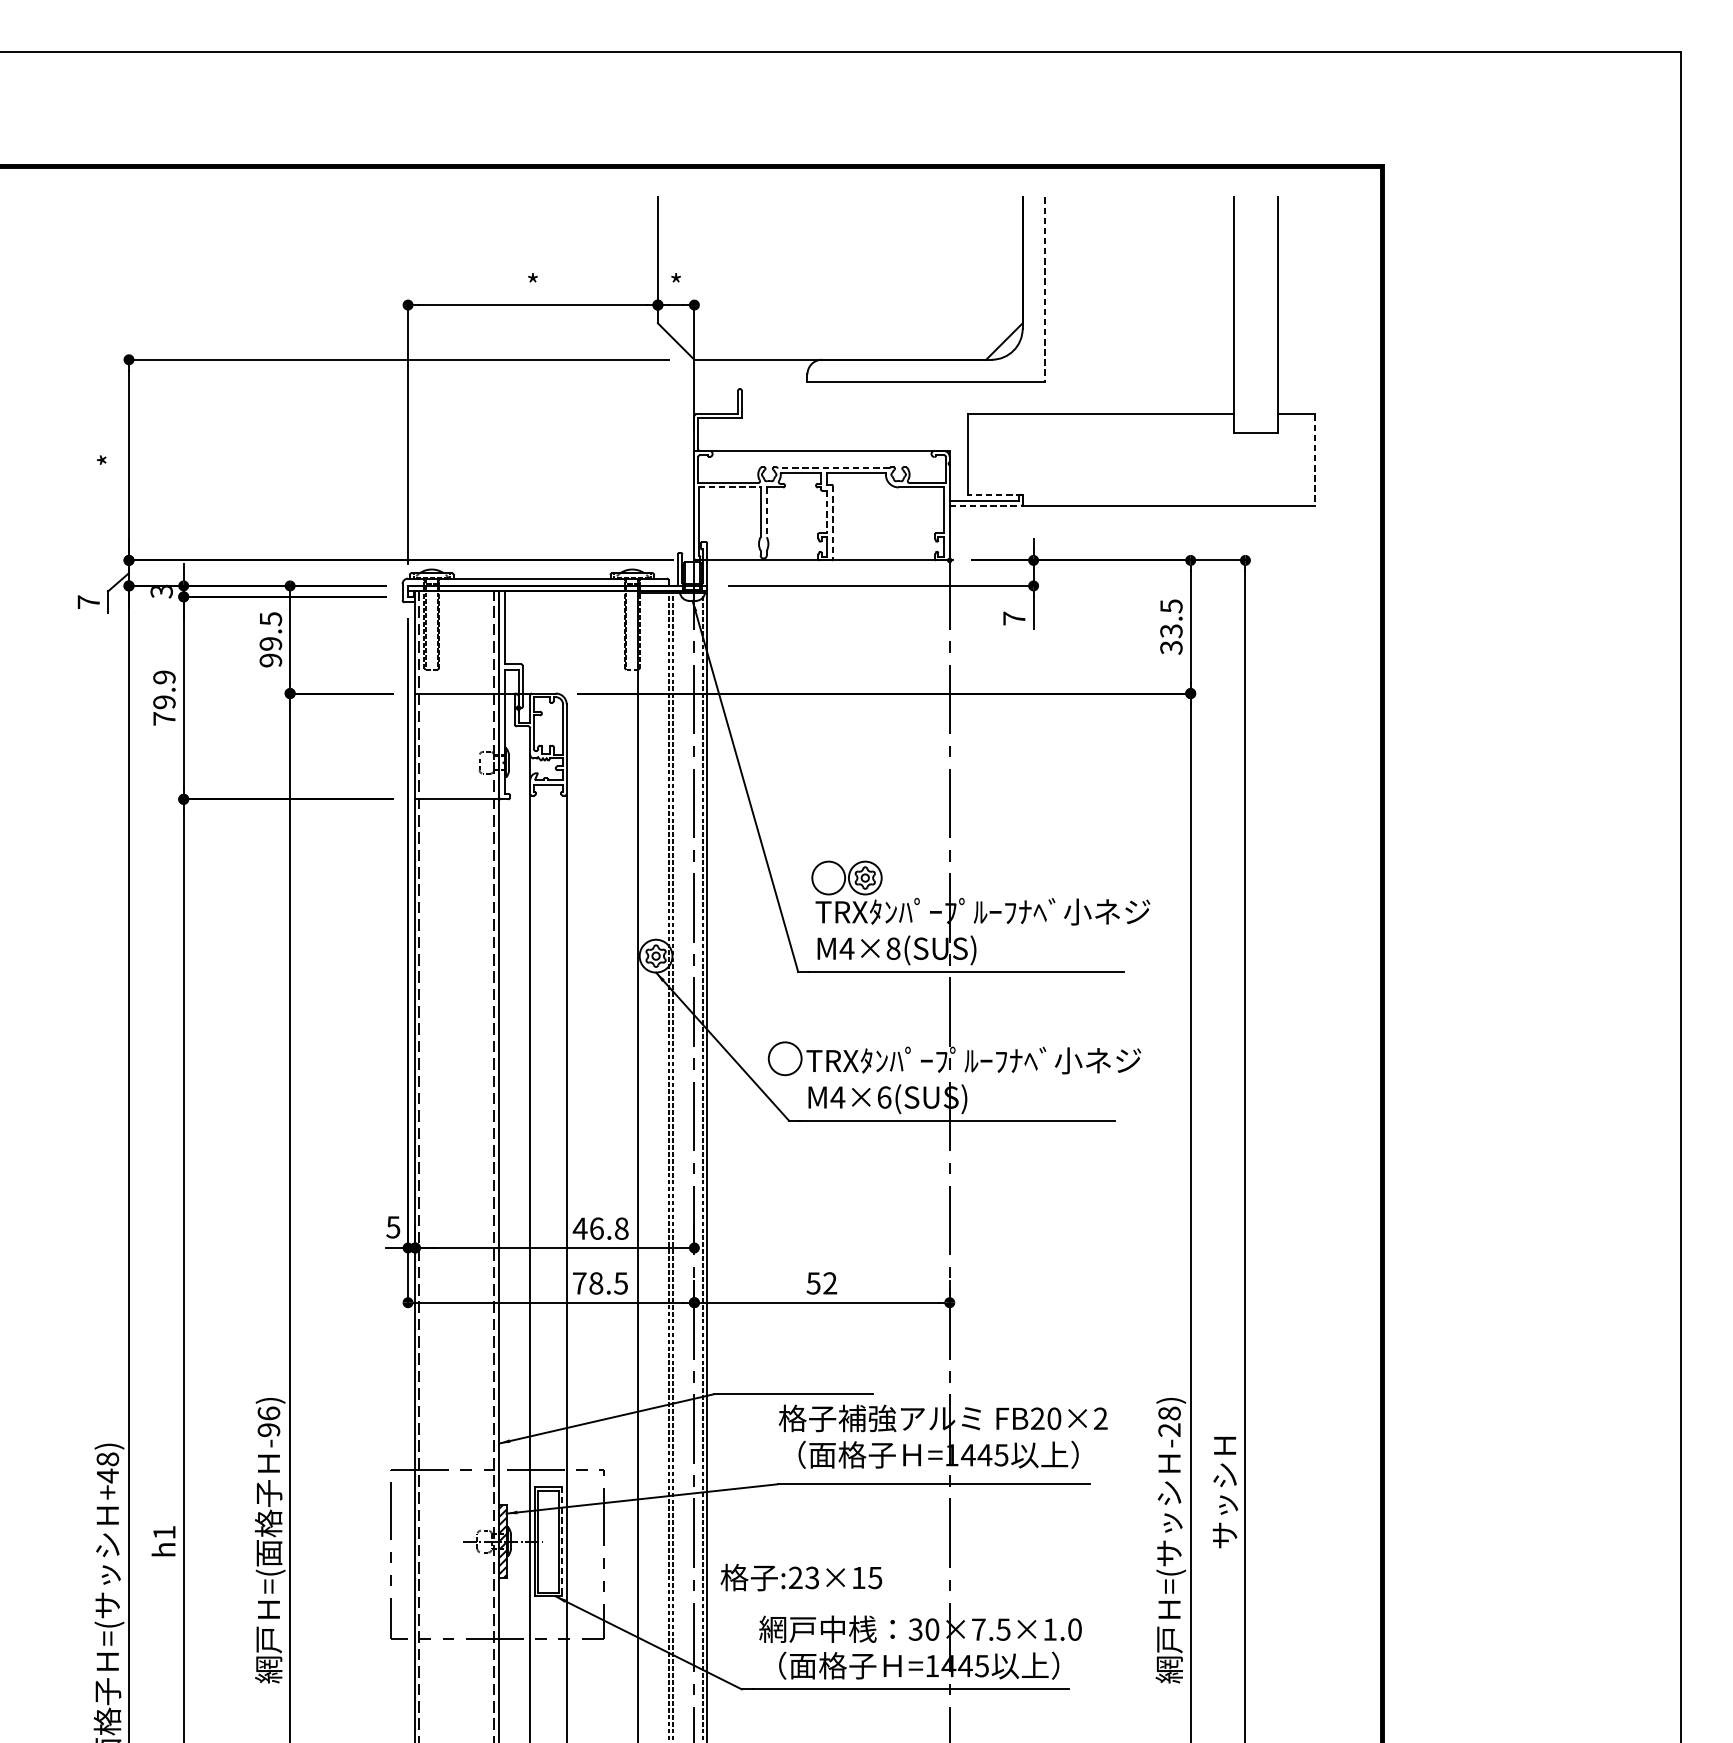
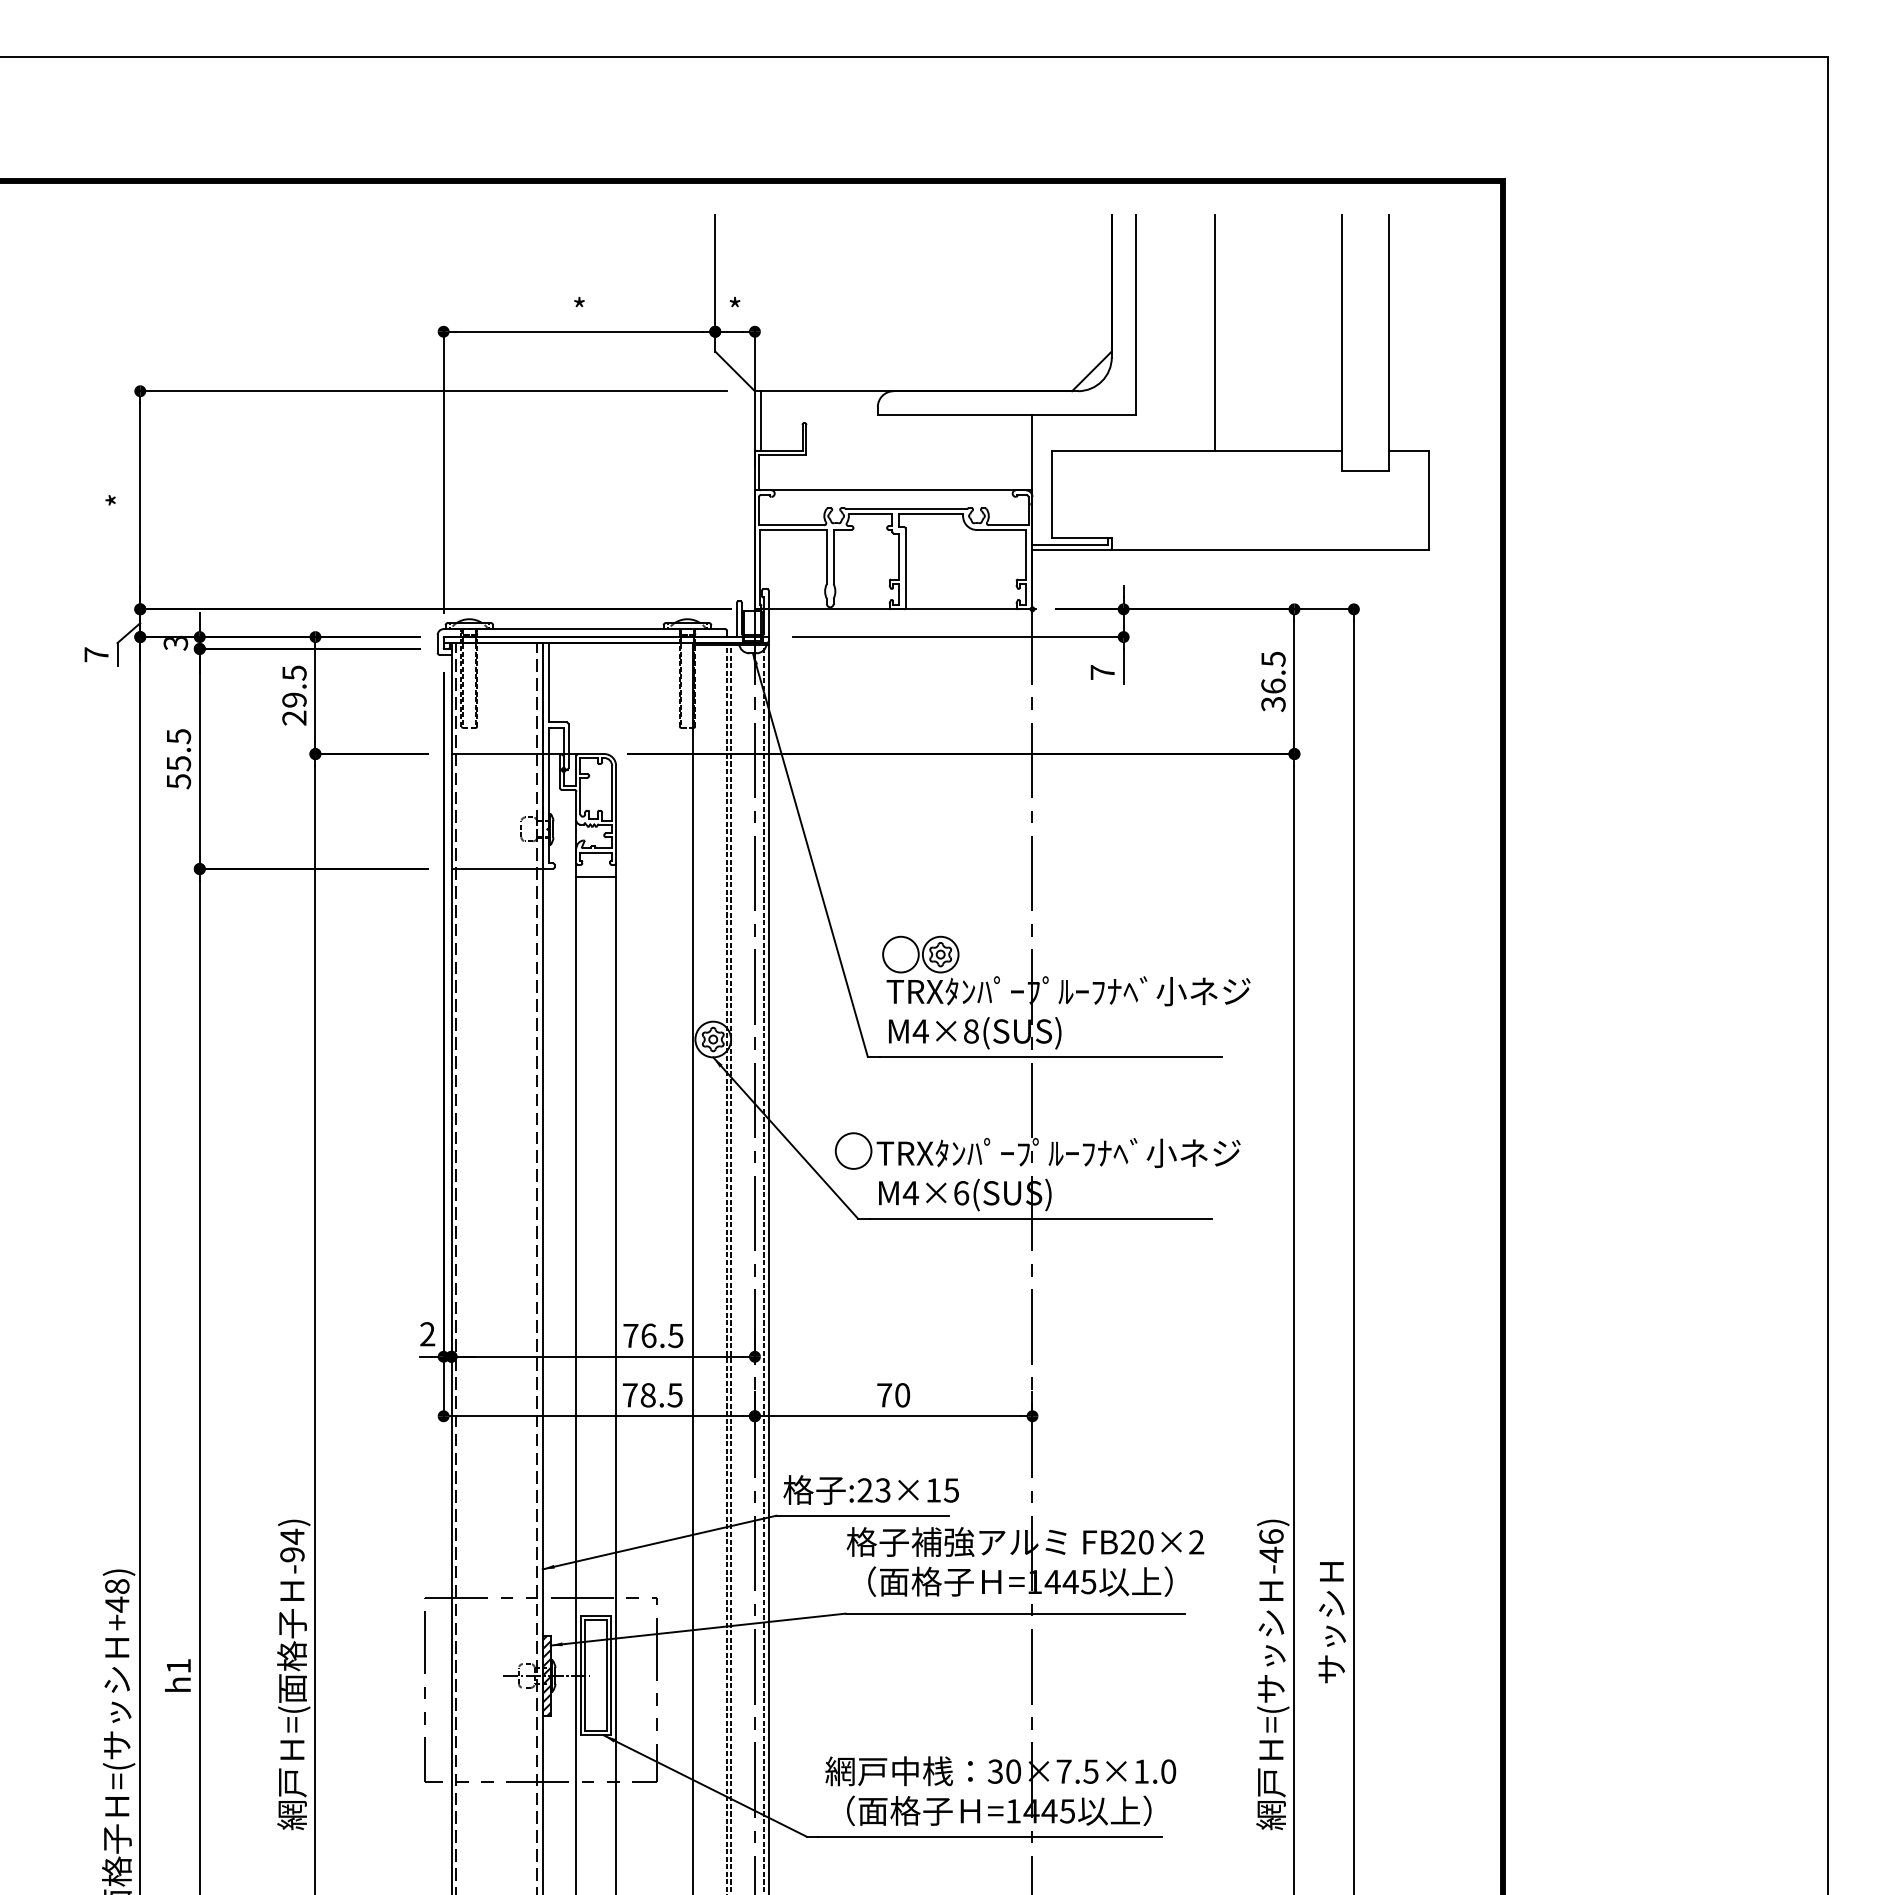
line: (1044, 290) -> (1135, 315), dashed -> solid
line: (1117, 305) -> (1214, 332), added
line: (700, 386) -> (761, 420), added
line: (949, 417) -> (1032, 453), added
line: (1314, 460) -> (1429, 500), dashed -> solid
line: (833, 468) -> (906, 509), dashed -> solid
line: (729, 487) -> (793, 530), dashed -> solid
line: (995, 494) -> (1082, 537), dashed -> solid
line: (986, 505) -> (1072, 549), dashed -> solid
line: (827, 511) -> (899, 556), dashed -> solid
line: (766, 512) -> (833, 557), dashed -> solid
line: (832, 522) -> (905, 568), dashed -> solid
text: (1171, 630) -> (1273, 685), 33.5 -> 36.5
text: (270, 659) -> (294, 717), 99.5 -> 29.5
text: (164, 698) -> (178, 759), 79.9 -> 55.5
line: (548, 806) -> (596, 876), added
text: (393, 1227) -> (427, 1334), 5 -> 2
text: (600, 1228) -> (652, 1335), 46.8 -> 76.5
text: (821, 1283) -> (893, 1395), 52 -> 70
text: (269, 1413) -> (292, 1536), -96) -> -94)
text: (1169, 1422) -> (1271, 1546), -28) -> -46)
line: (562, 1542) -> (611, 1676), dashed -> solid
text: (800, 1577) -> (870, 1489), moved

